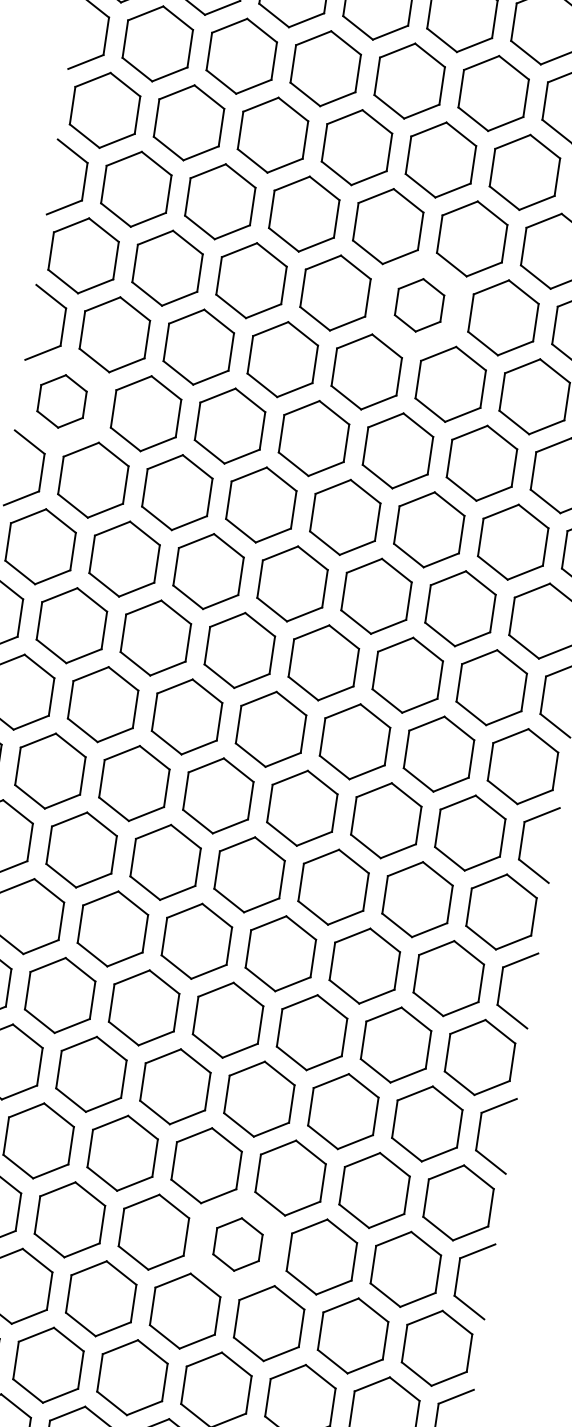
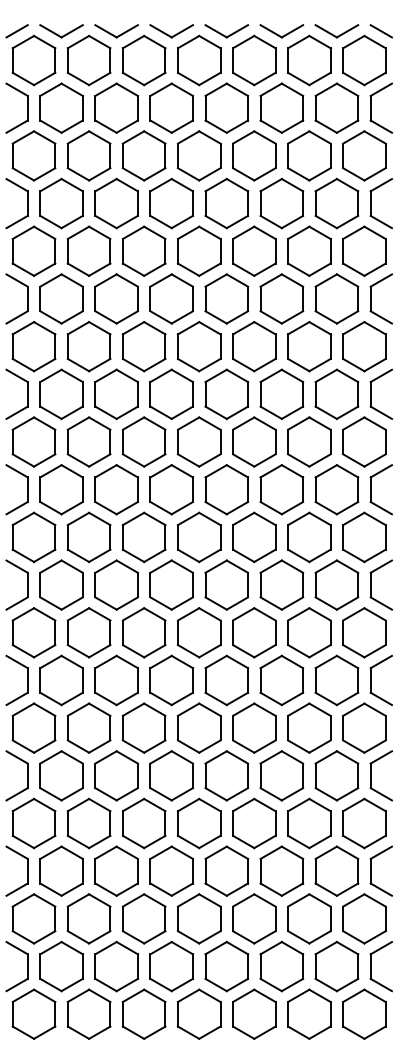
part: (419, 304) -> (254, 250), size x1.43
part: (61, 400) -> (33, 346), size x1.43
part: (237, 1243) -> (226, 870), size x1.43

